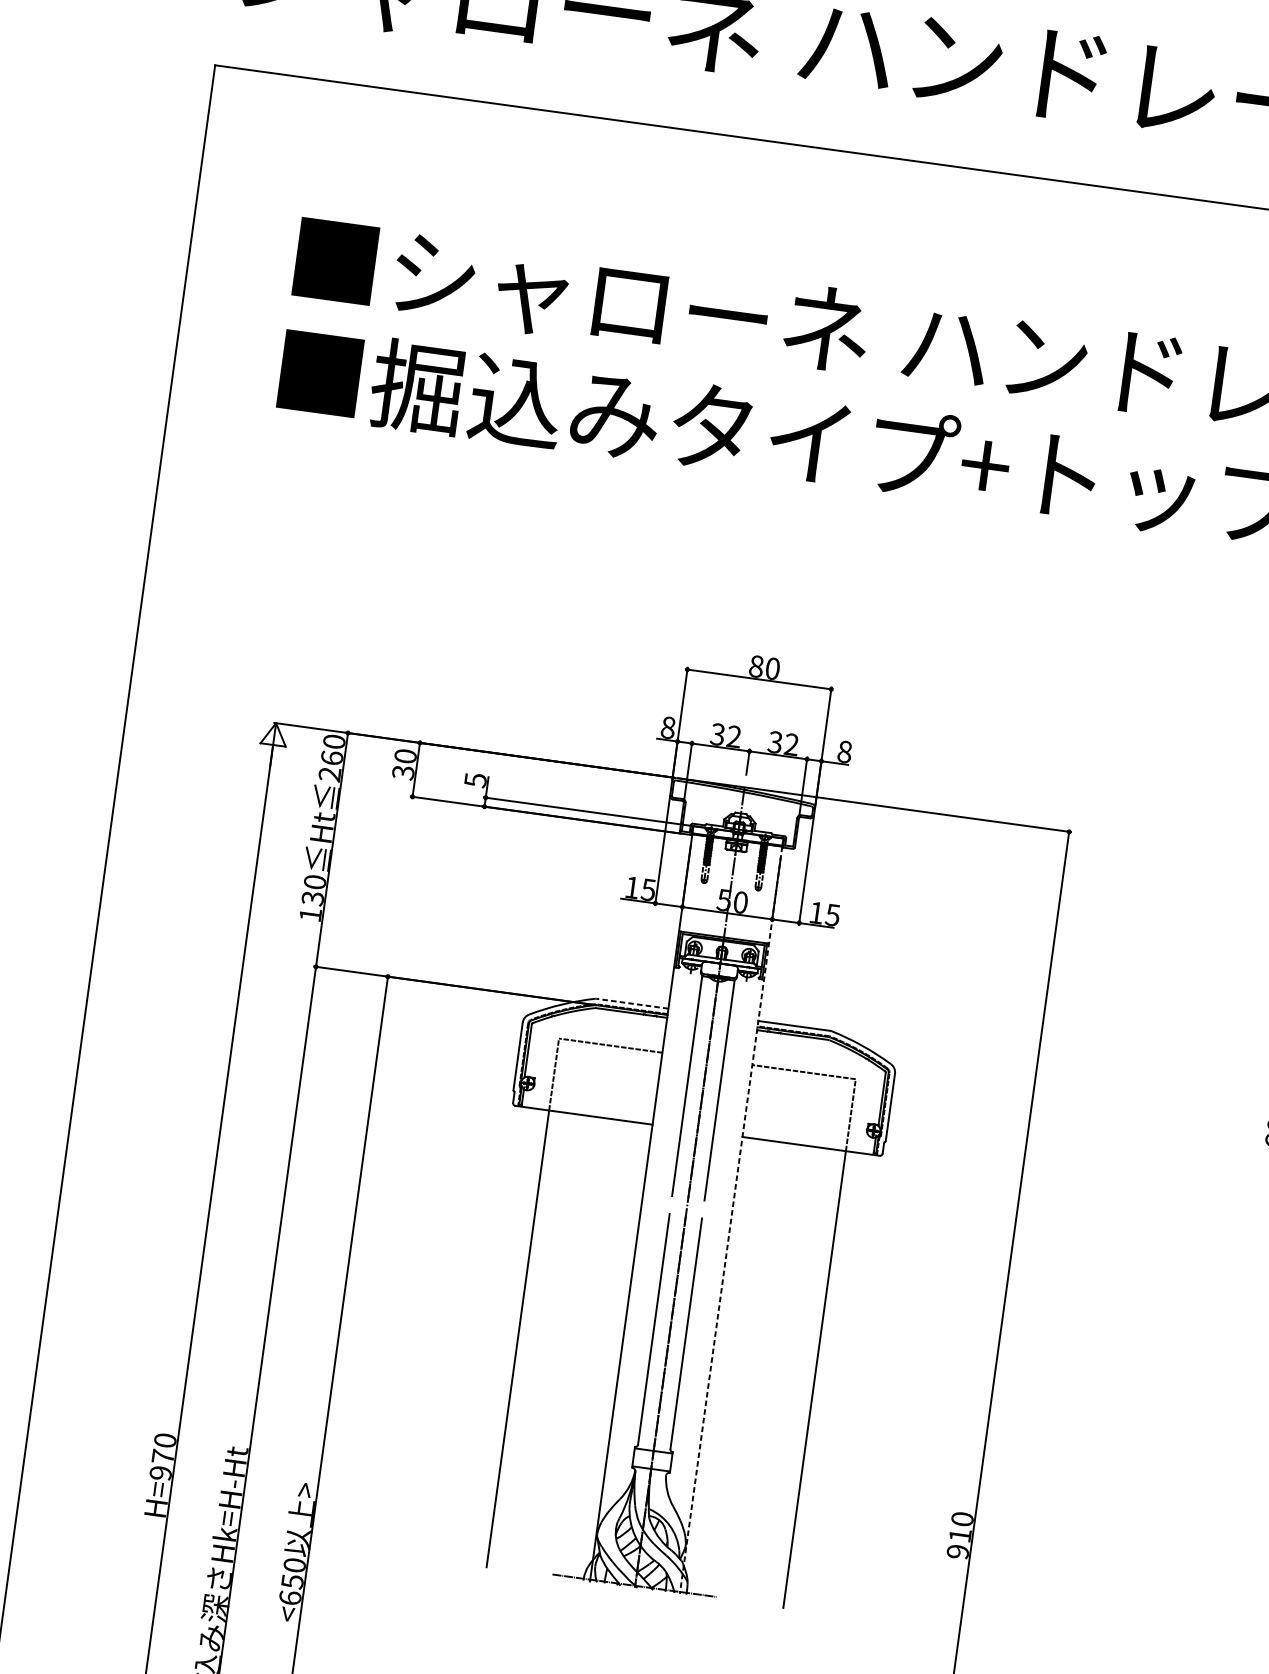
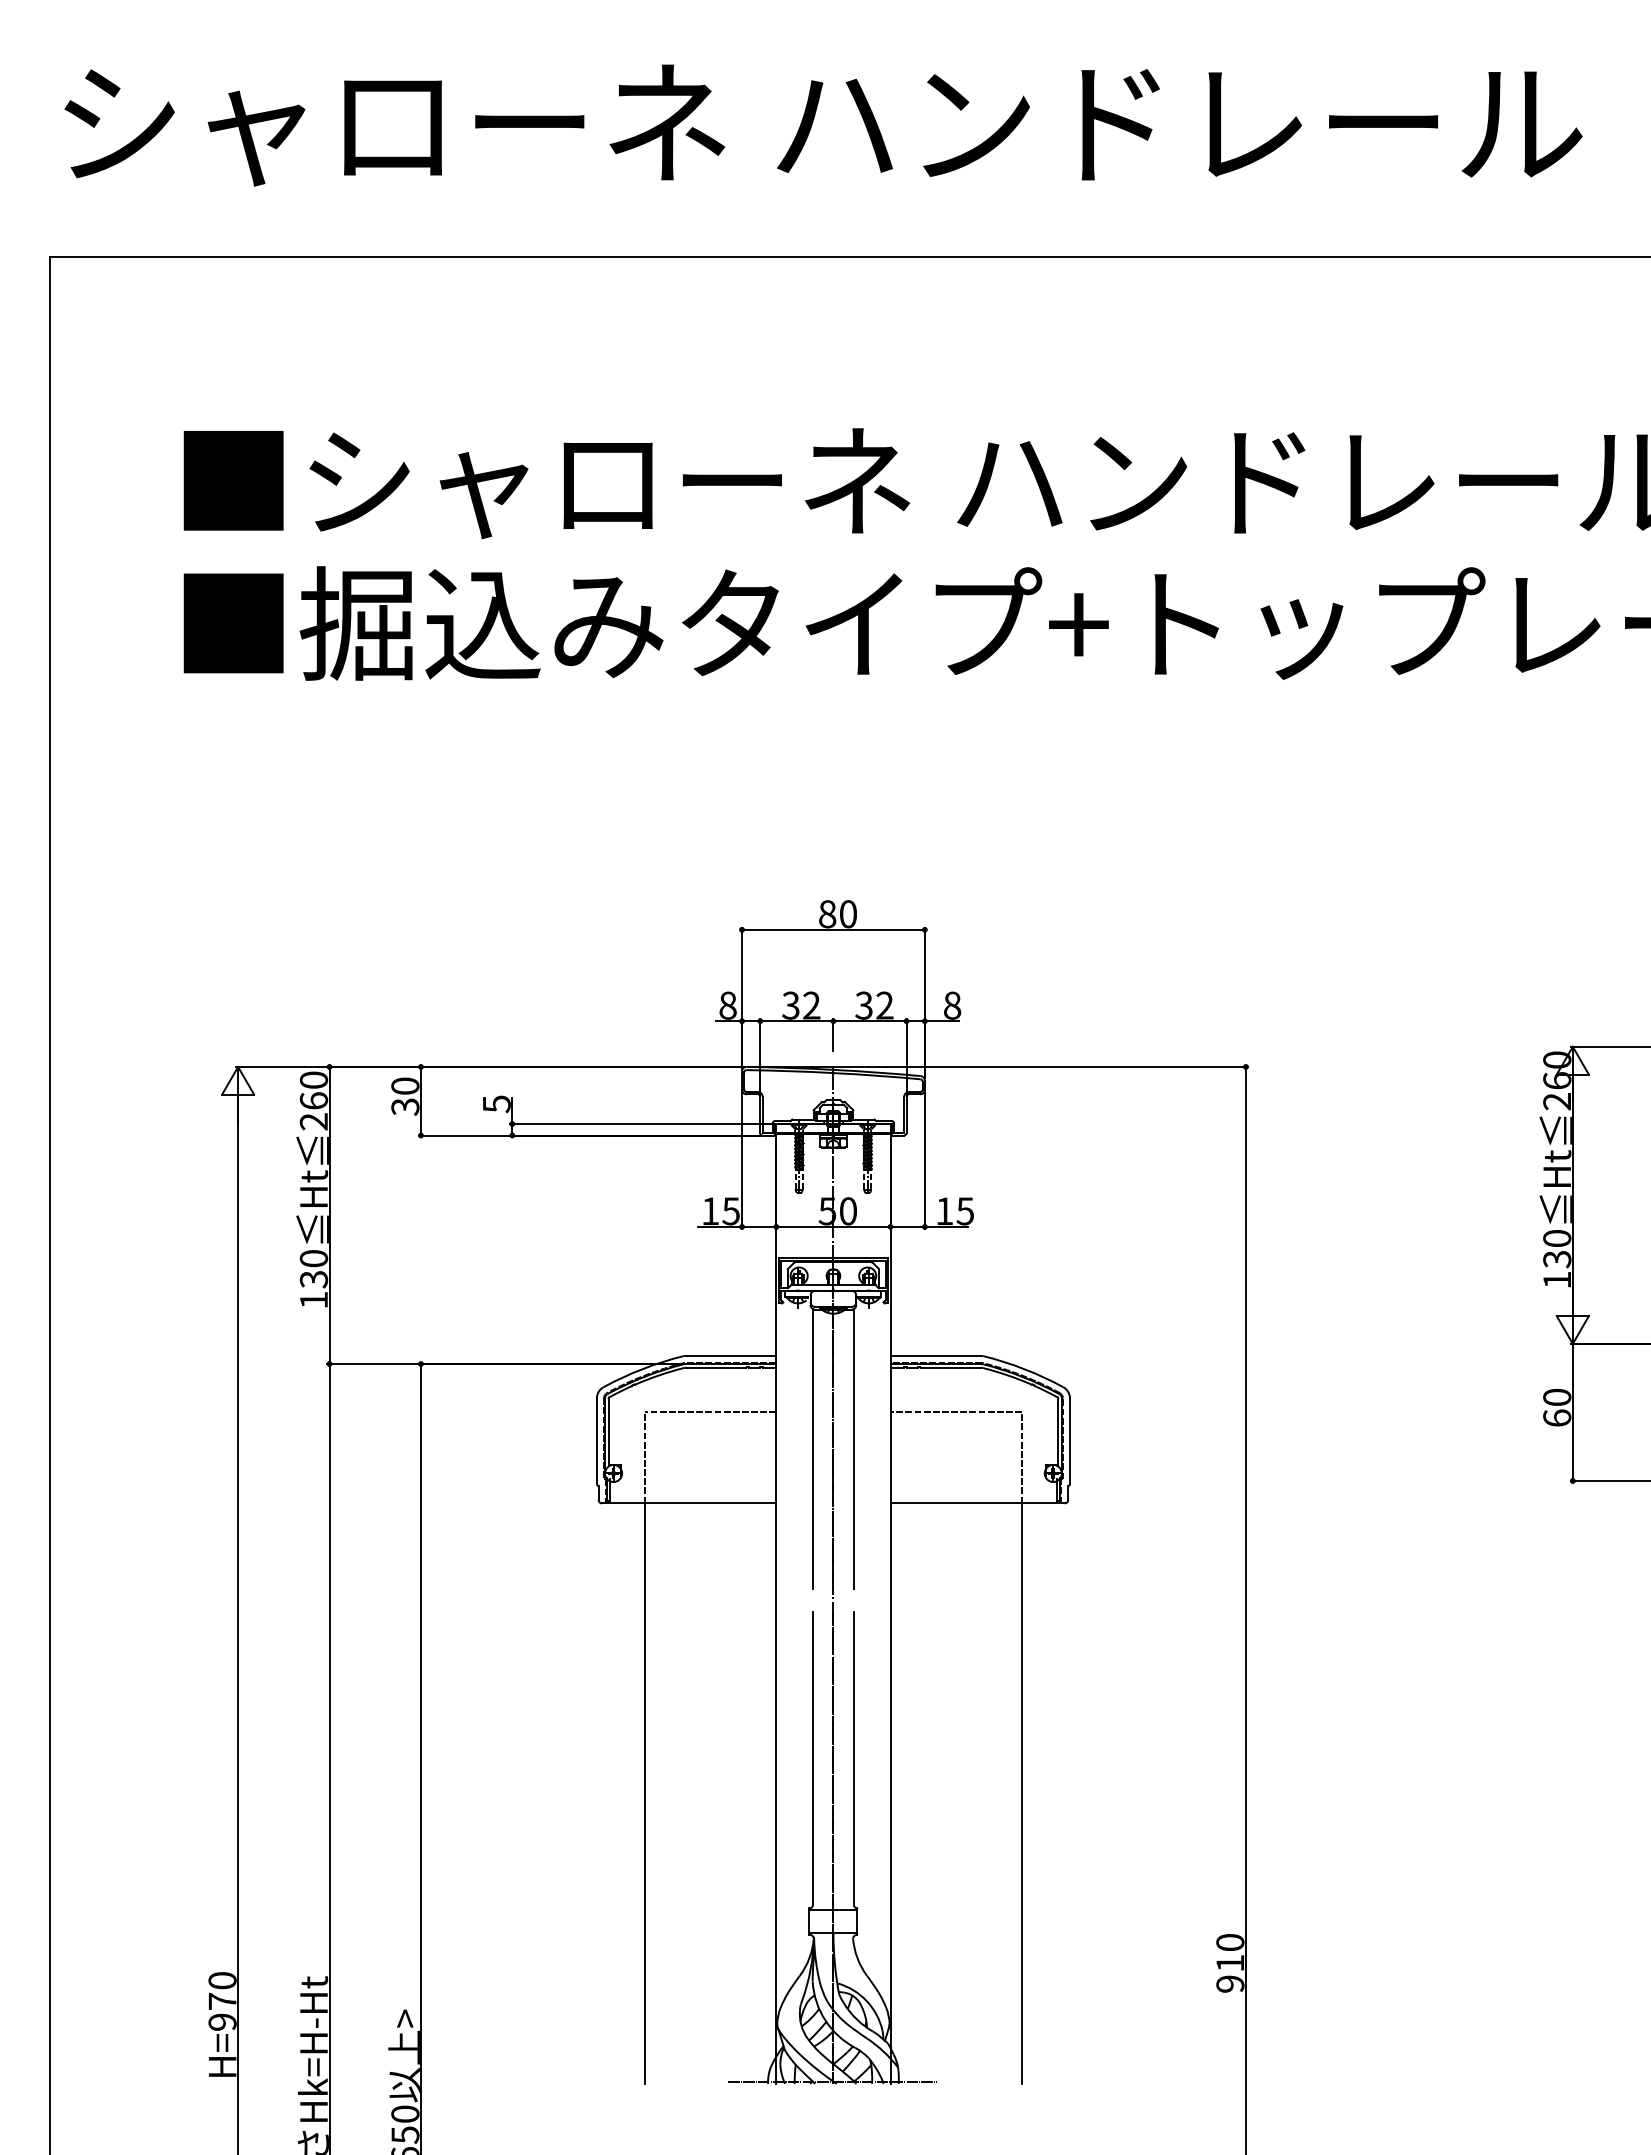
line: (632, 1004) -> (730, 1356), dashed -> solid
line: (731, 1220) -> (890, 1609), dashed -> solid

